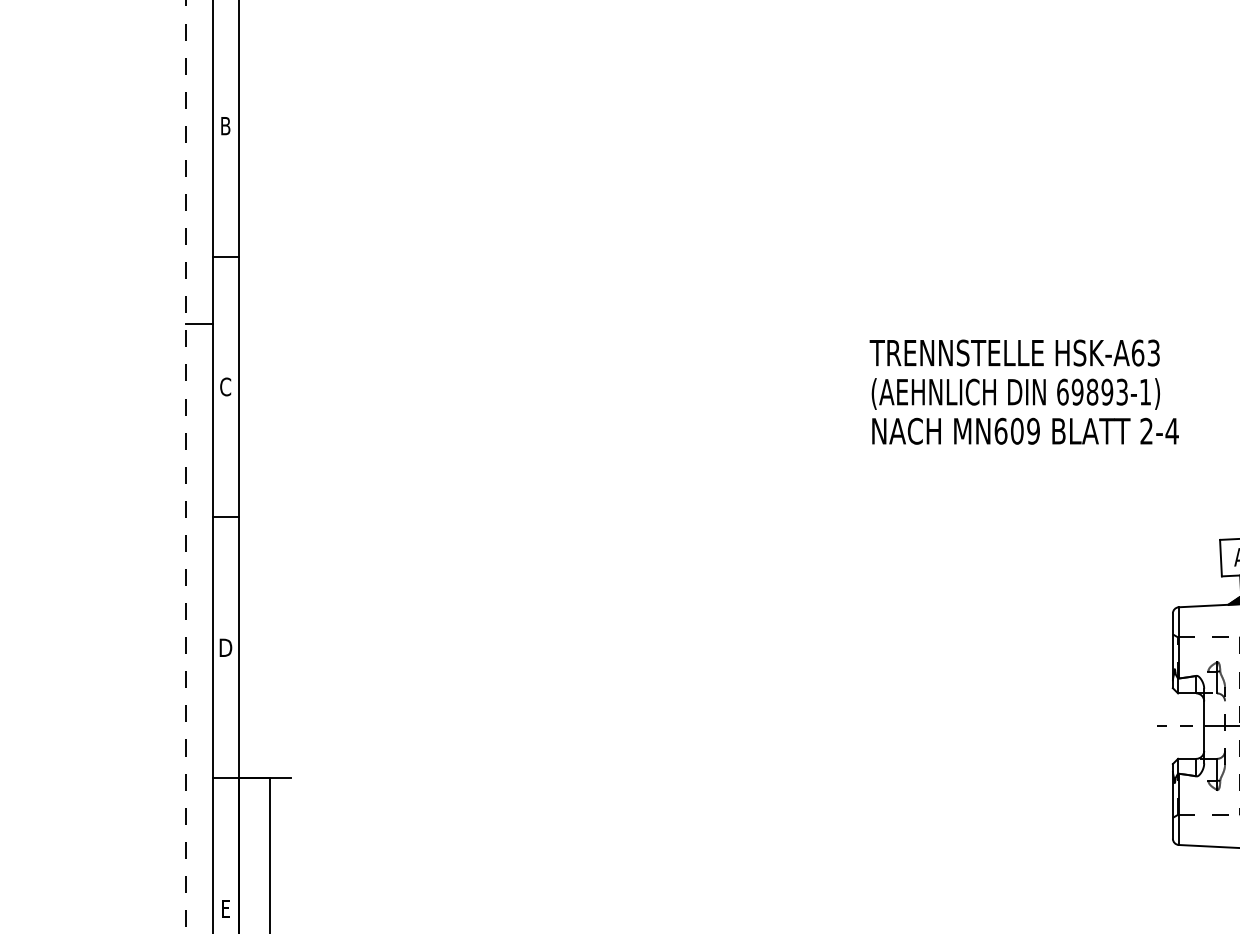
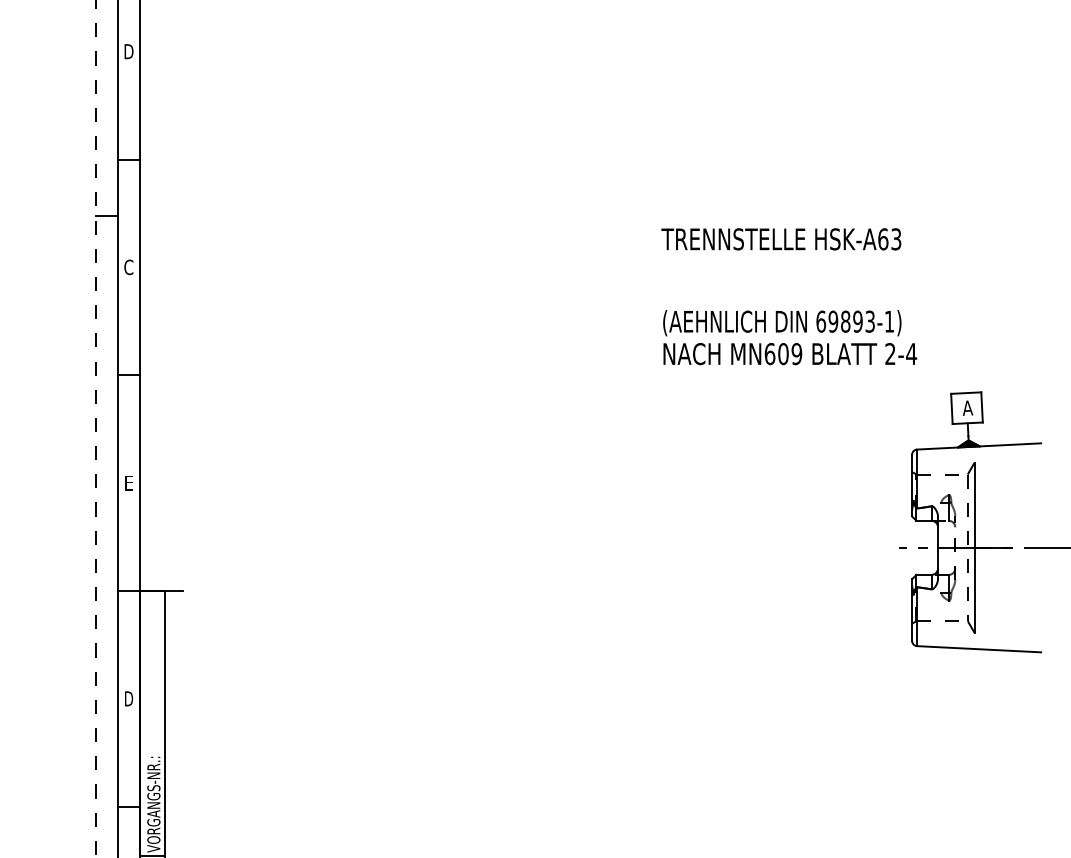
text: (225, 125) -> (128, 51), B -> D
text: (1025, 411) -> (790, 337), moved
text: (226, 647) -> (129, 482), D -> E
text: (226, 908) -> (129, 698), E -> D

